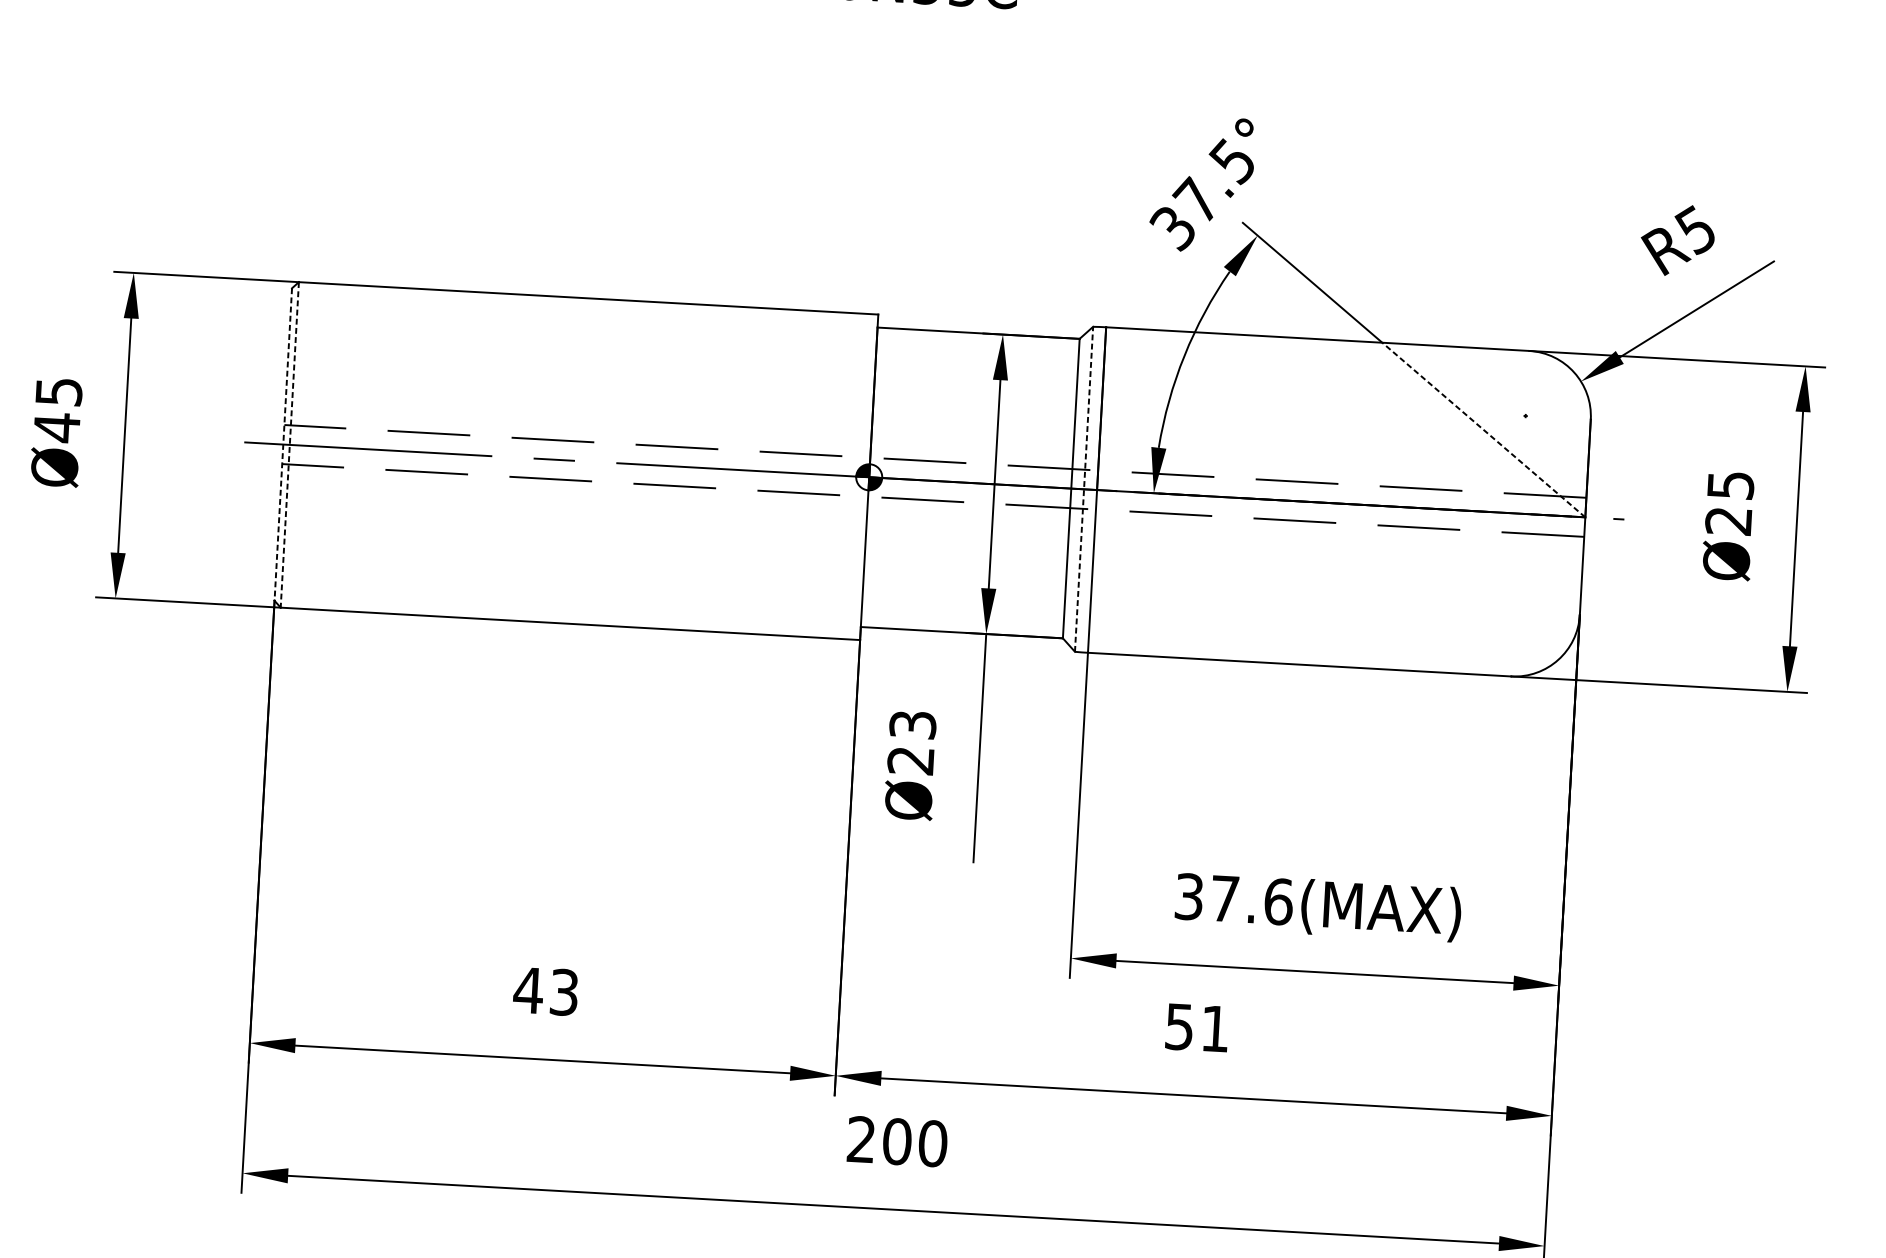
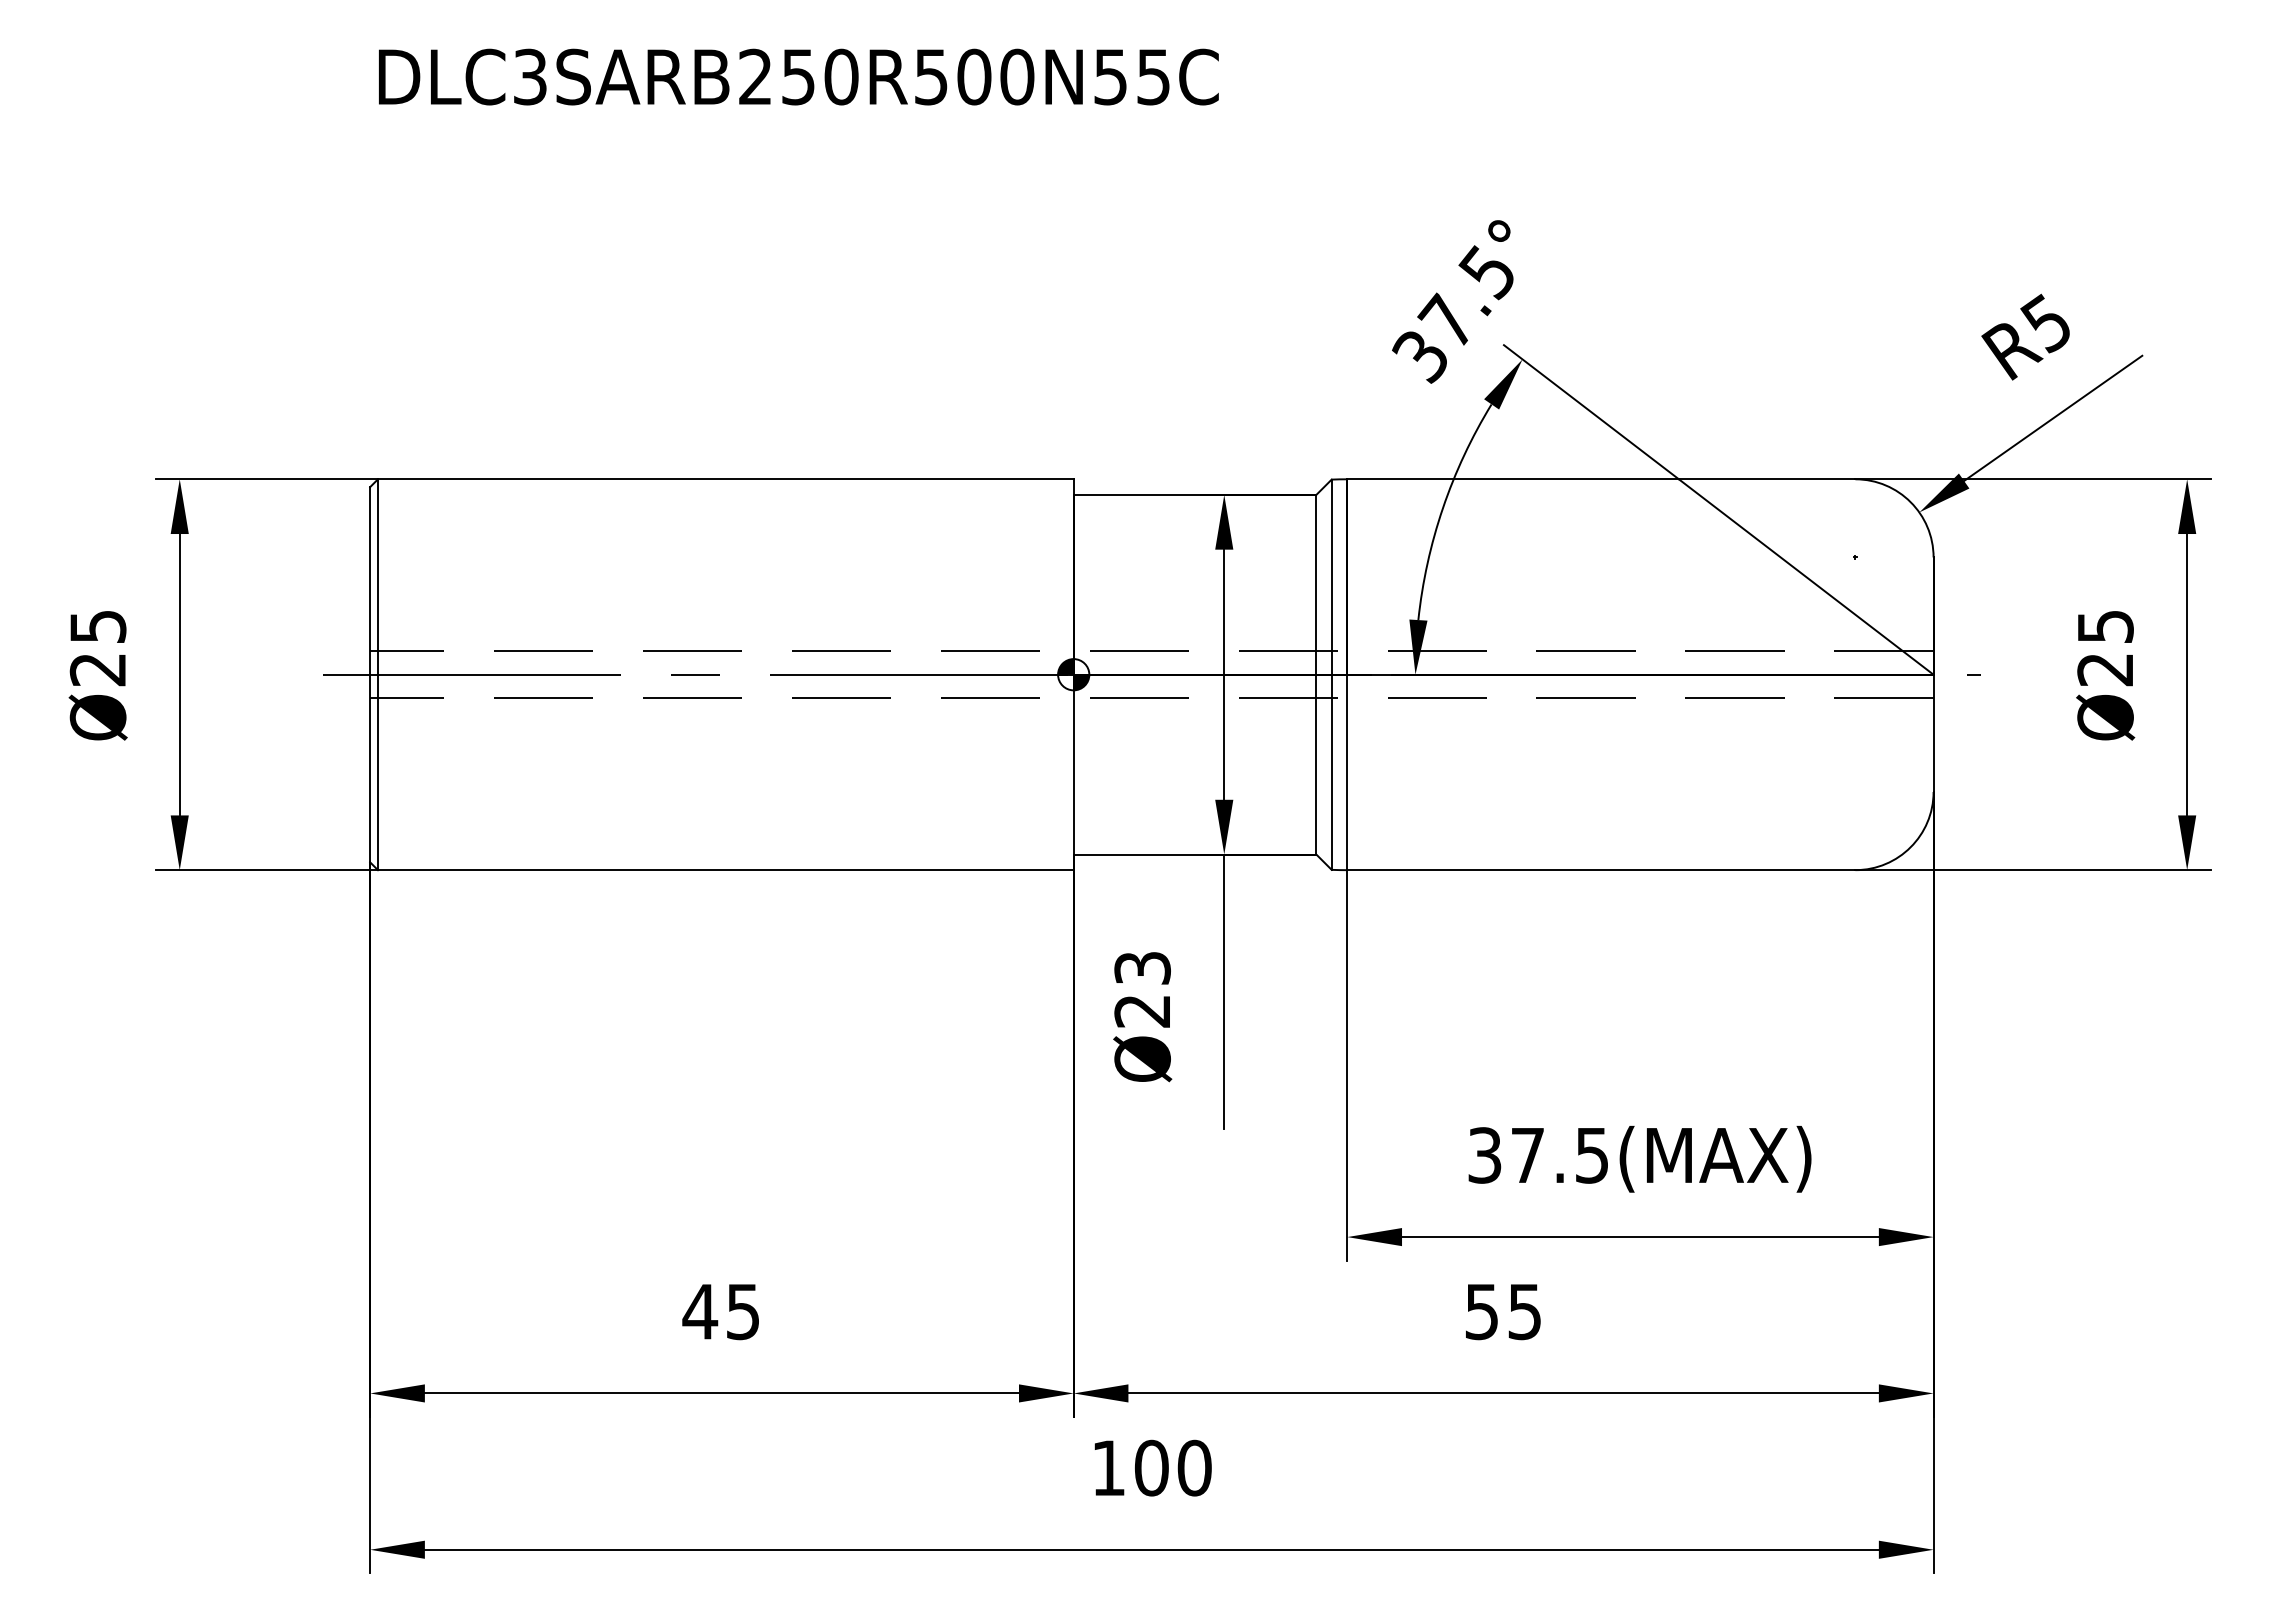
text: (56, 427) -> (97, 669), Ø45 -> Ø25
line: (1484, 430) -> (1806, 577), dashed -> solid
line: (283, 444) -> (370, 674), dashed -> solid
line: (289, 445) -> (377, 675), dashed -> solid
line: (1083, 489) -> (1331, 674), dashed -> solid
text: (1278, 901) -> (1592, 1155), 37.6(MAX) -> 37.5(MAX)
text: (564, 992) -> (743, 1311), 43 -> 45
text: (1214, 1029) -> (1524, 1312), 51 -> 55
text: (861, 1139) -> (1108, 1467), 200 -> 100

